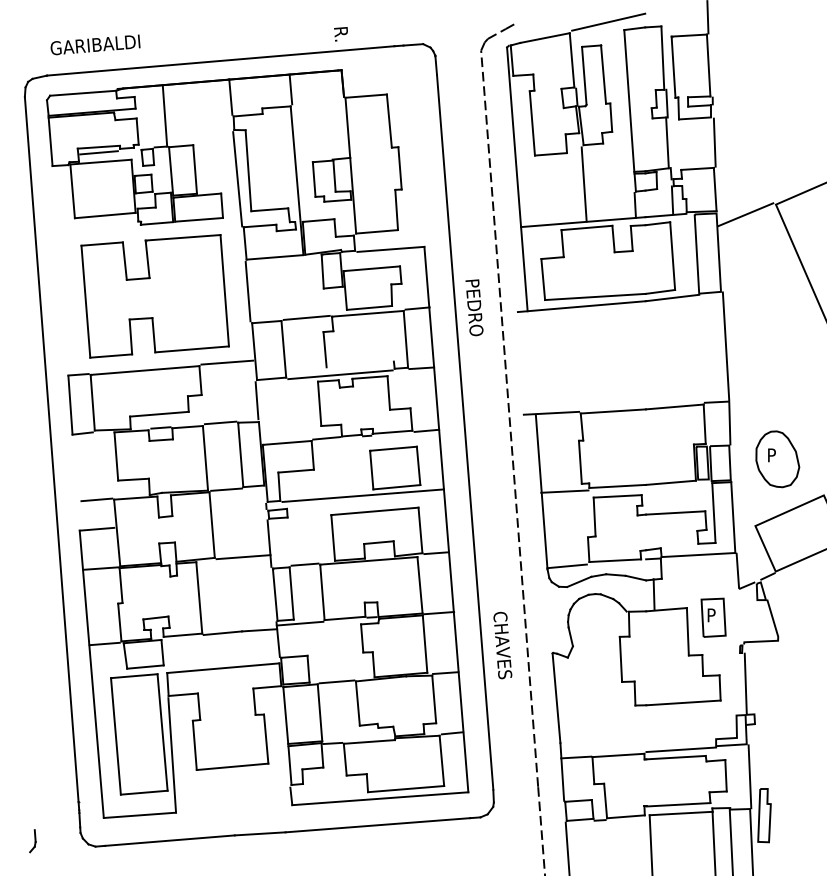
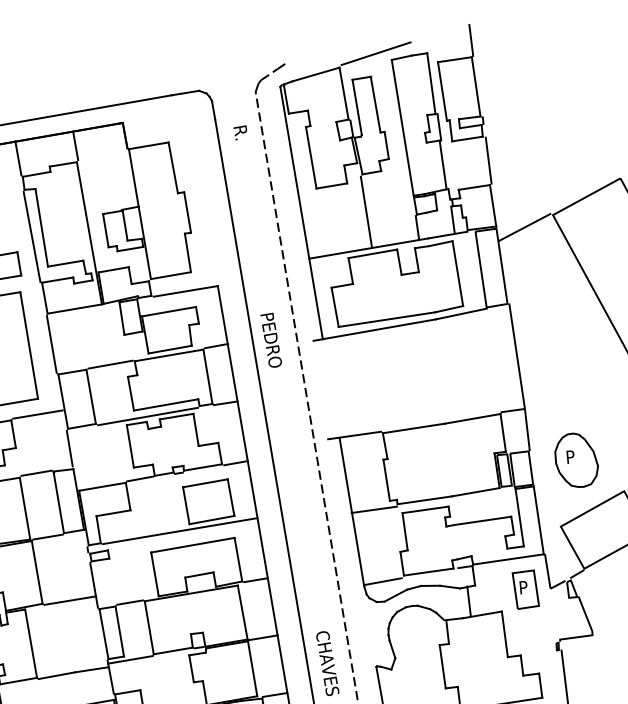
text: (340, 34) -> (240, 133), moved
line: (359, 364) -> (165, 405), added
part: (713, 617) -> (525, 589), moved

